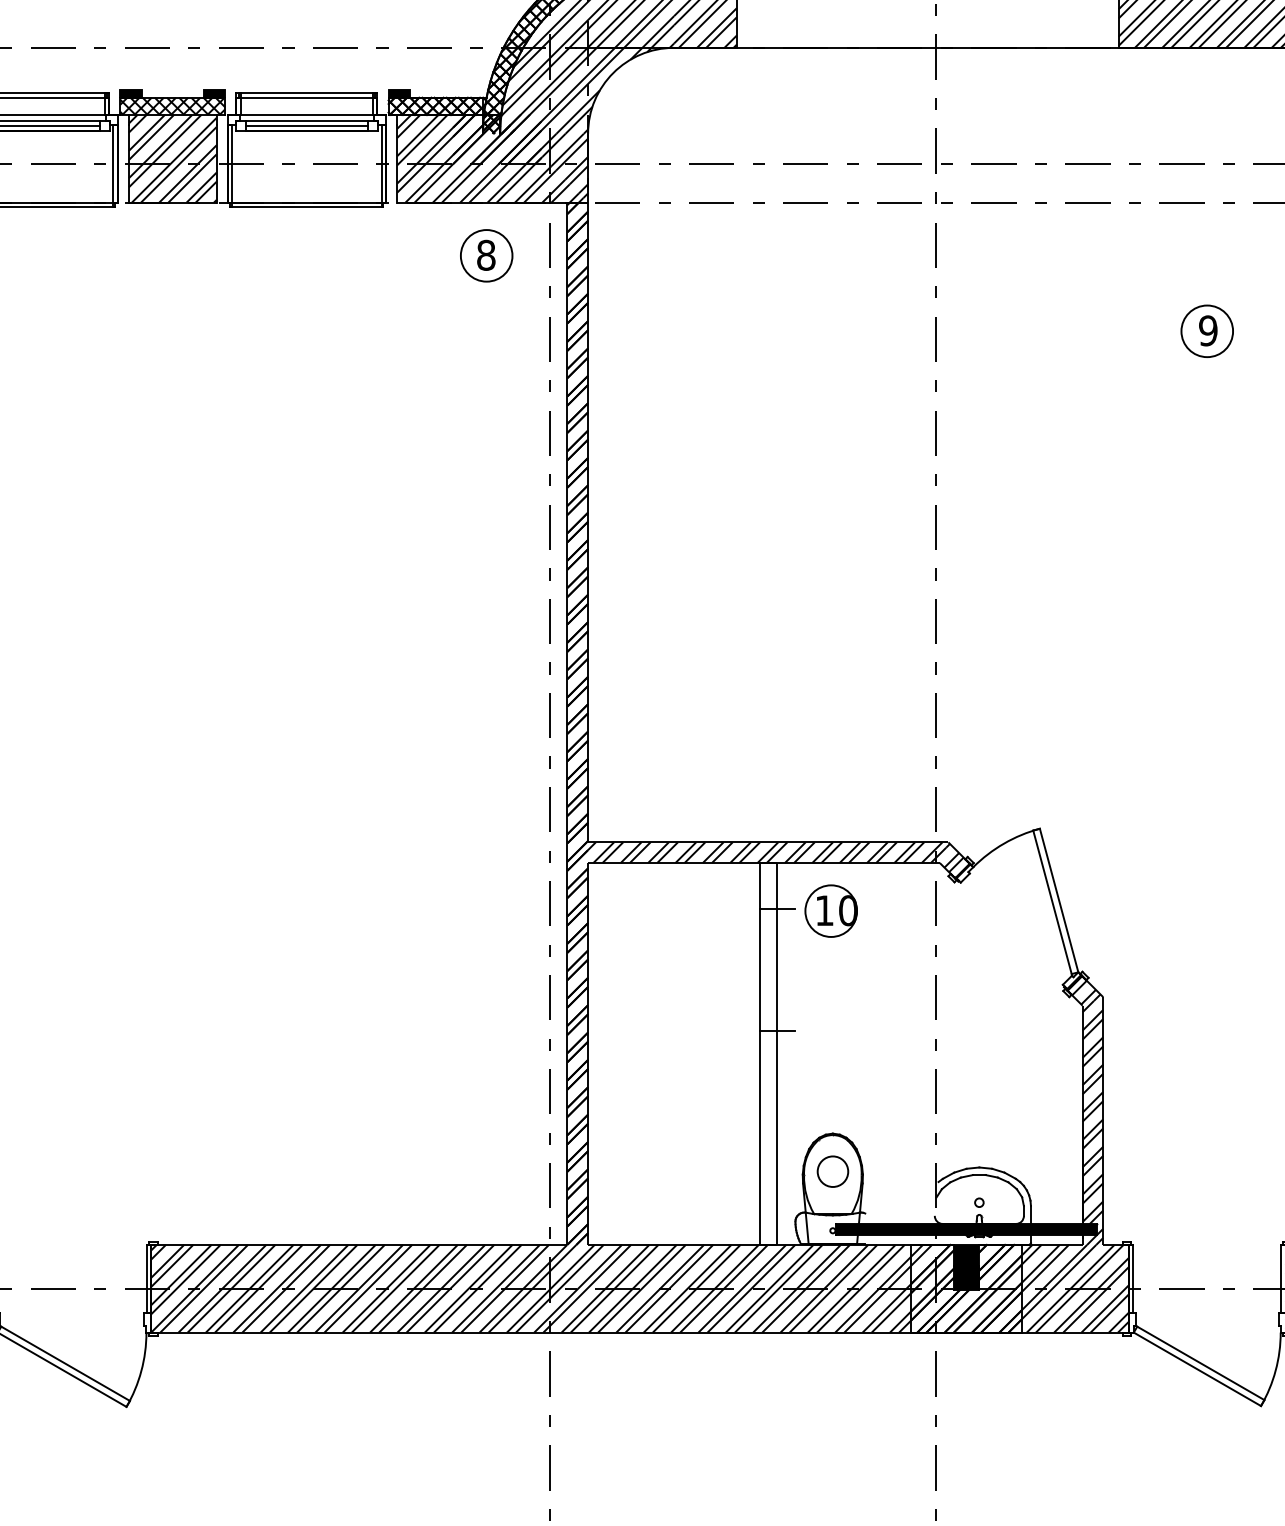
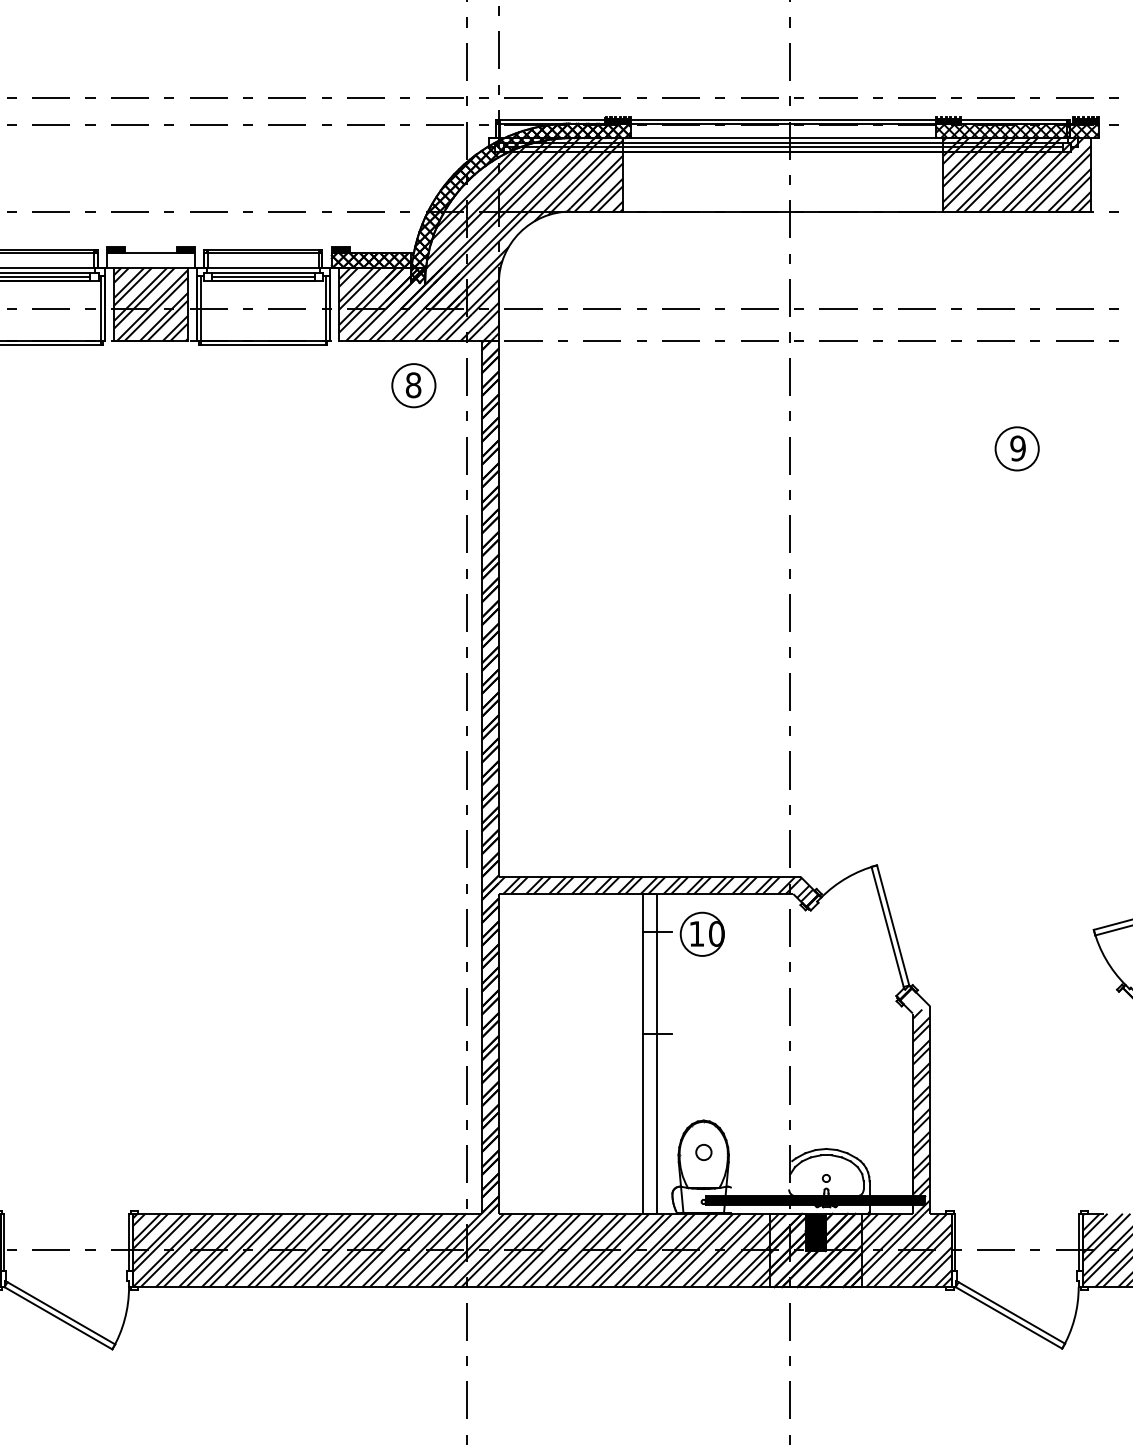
hatch: (173, 106) -> (151, 260), removed
hatch: (1083, 990) -> (913, 1000), removed
circle: (832, 1171) -> (703, 1152), size x0.6

